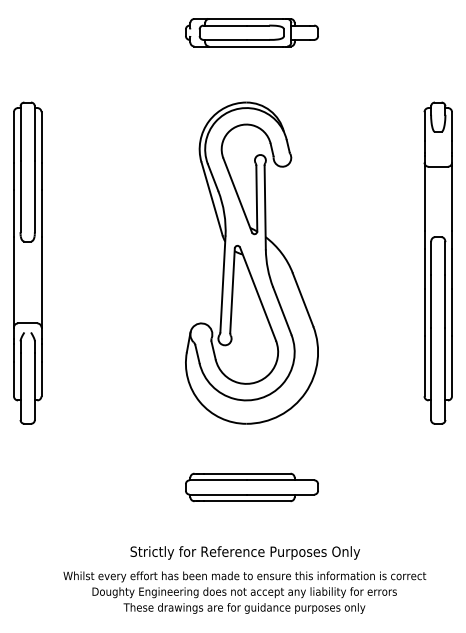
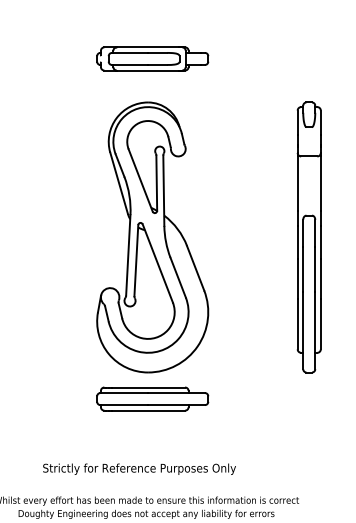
part: (251, 32) -> (152, 58), moved
part: (251, 487) -> (152, 399), moved
text: (244, 552) -> (138, 468), moved

